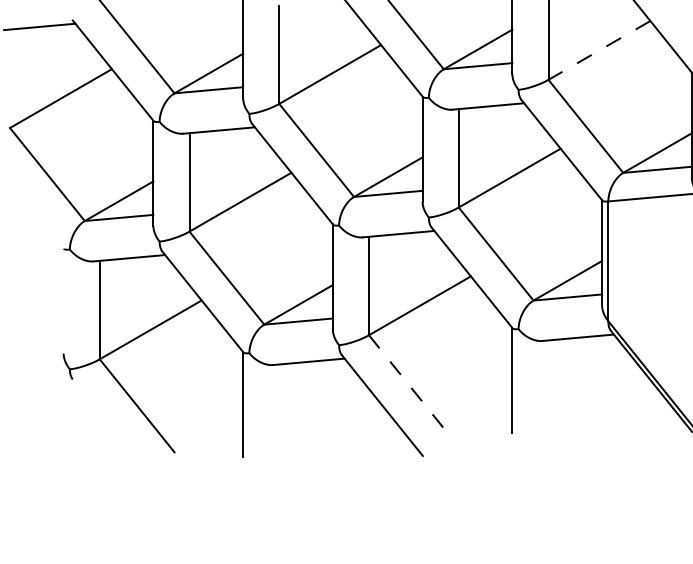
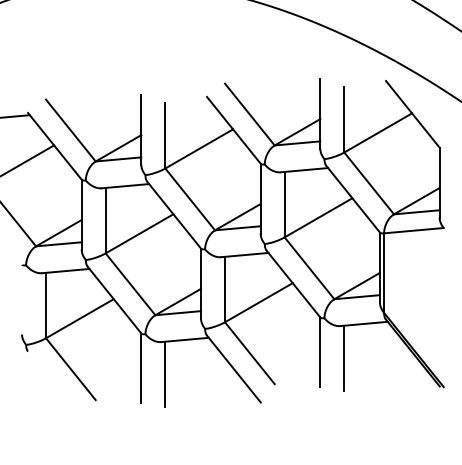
line: (598, 51) -> (377, 133), dashed -> solid
line: (405, 382) -> (249, 353), dashed -> solid
line: (548, 389) -> (344, 358), added
line: (279, 413) -> (165, 374), added

